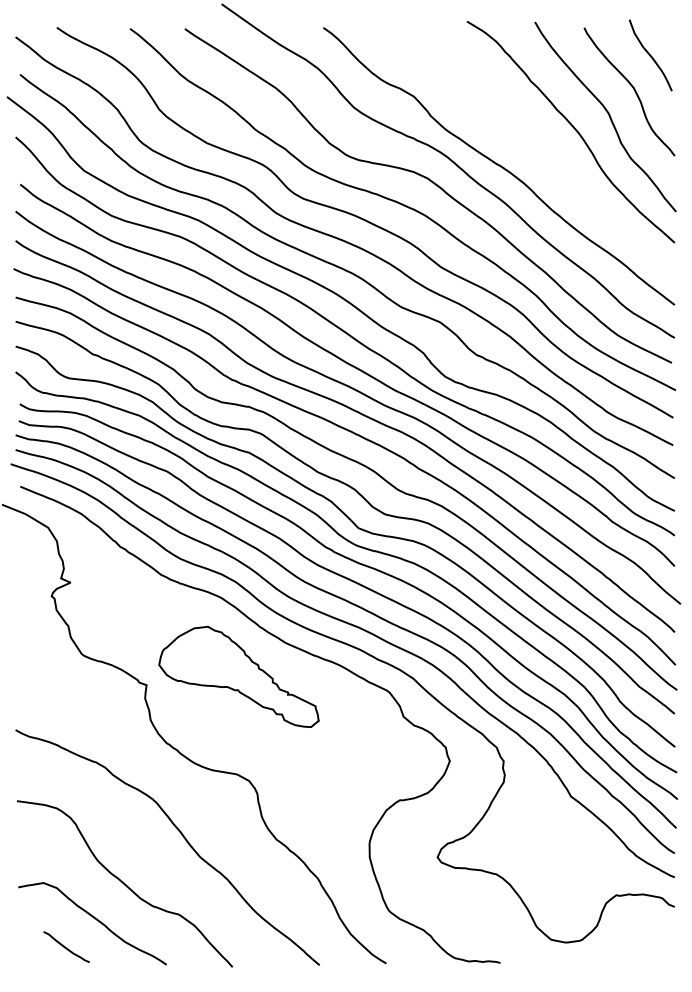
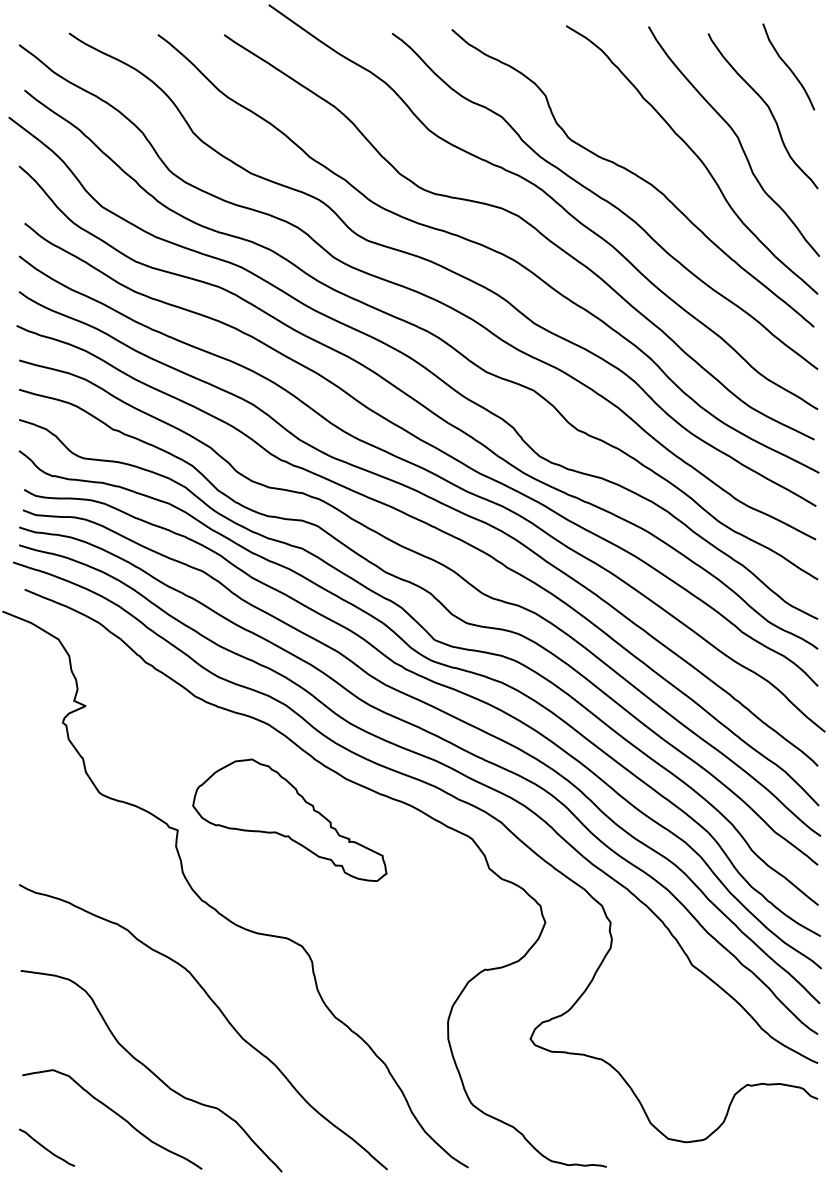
curve: (522, 144) -> (633, 174), added
curve: (65, 946) -> (45, 1147), moved

